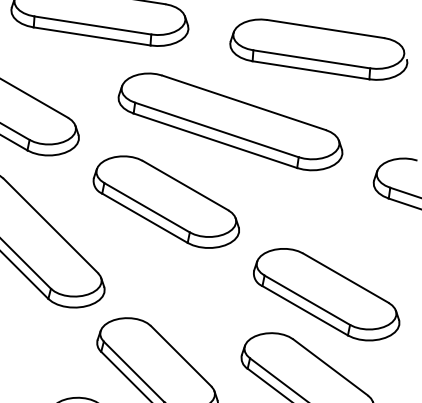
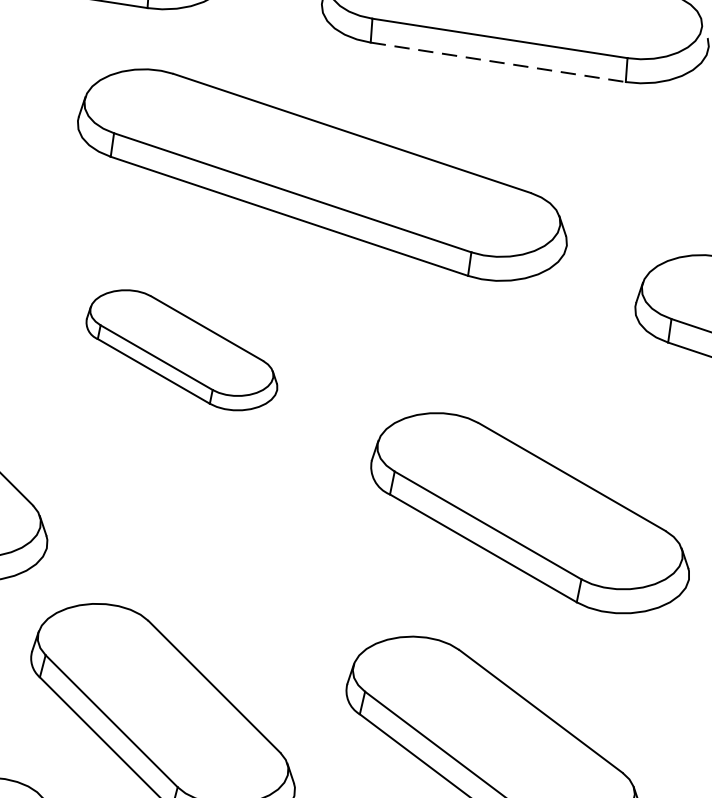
line: (311, 70) -> (499, 62), solid -> dashed
part: (165, 201) -> (180, 348), size x0.6
part: (326, 294) -> (529, 512), moved

